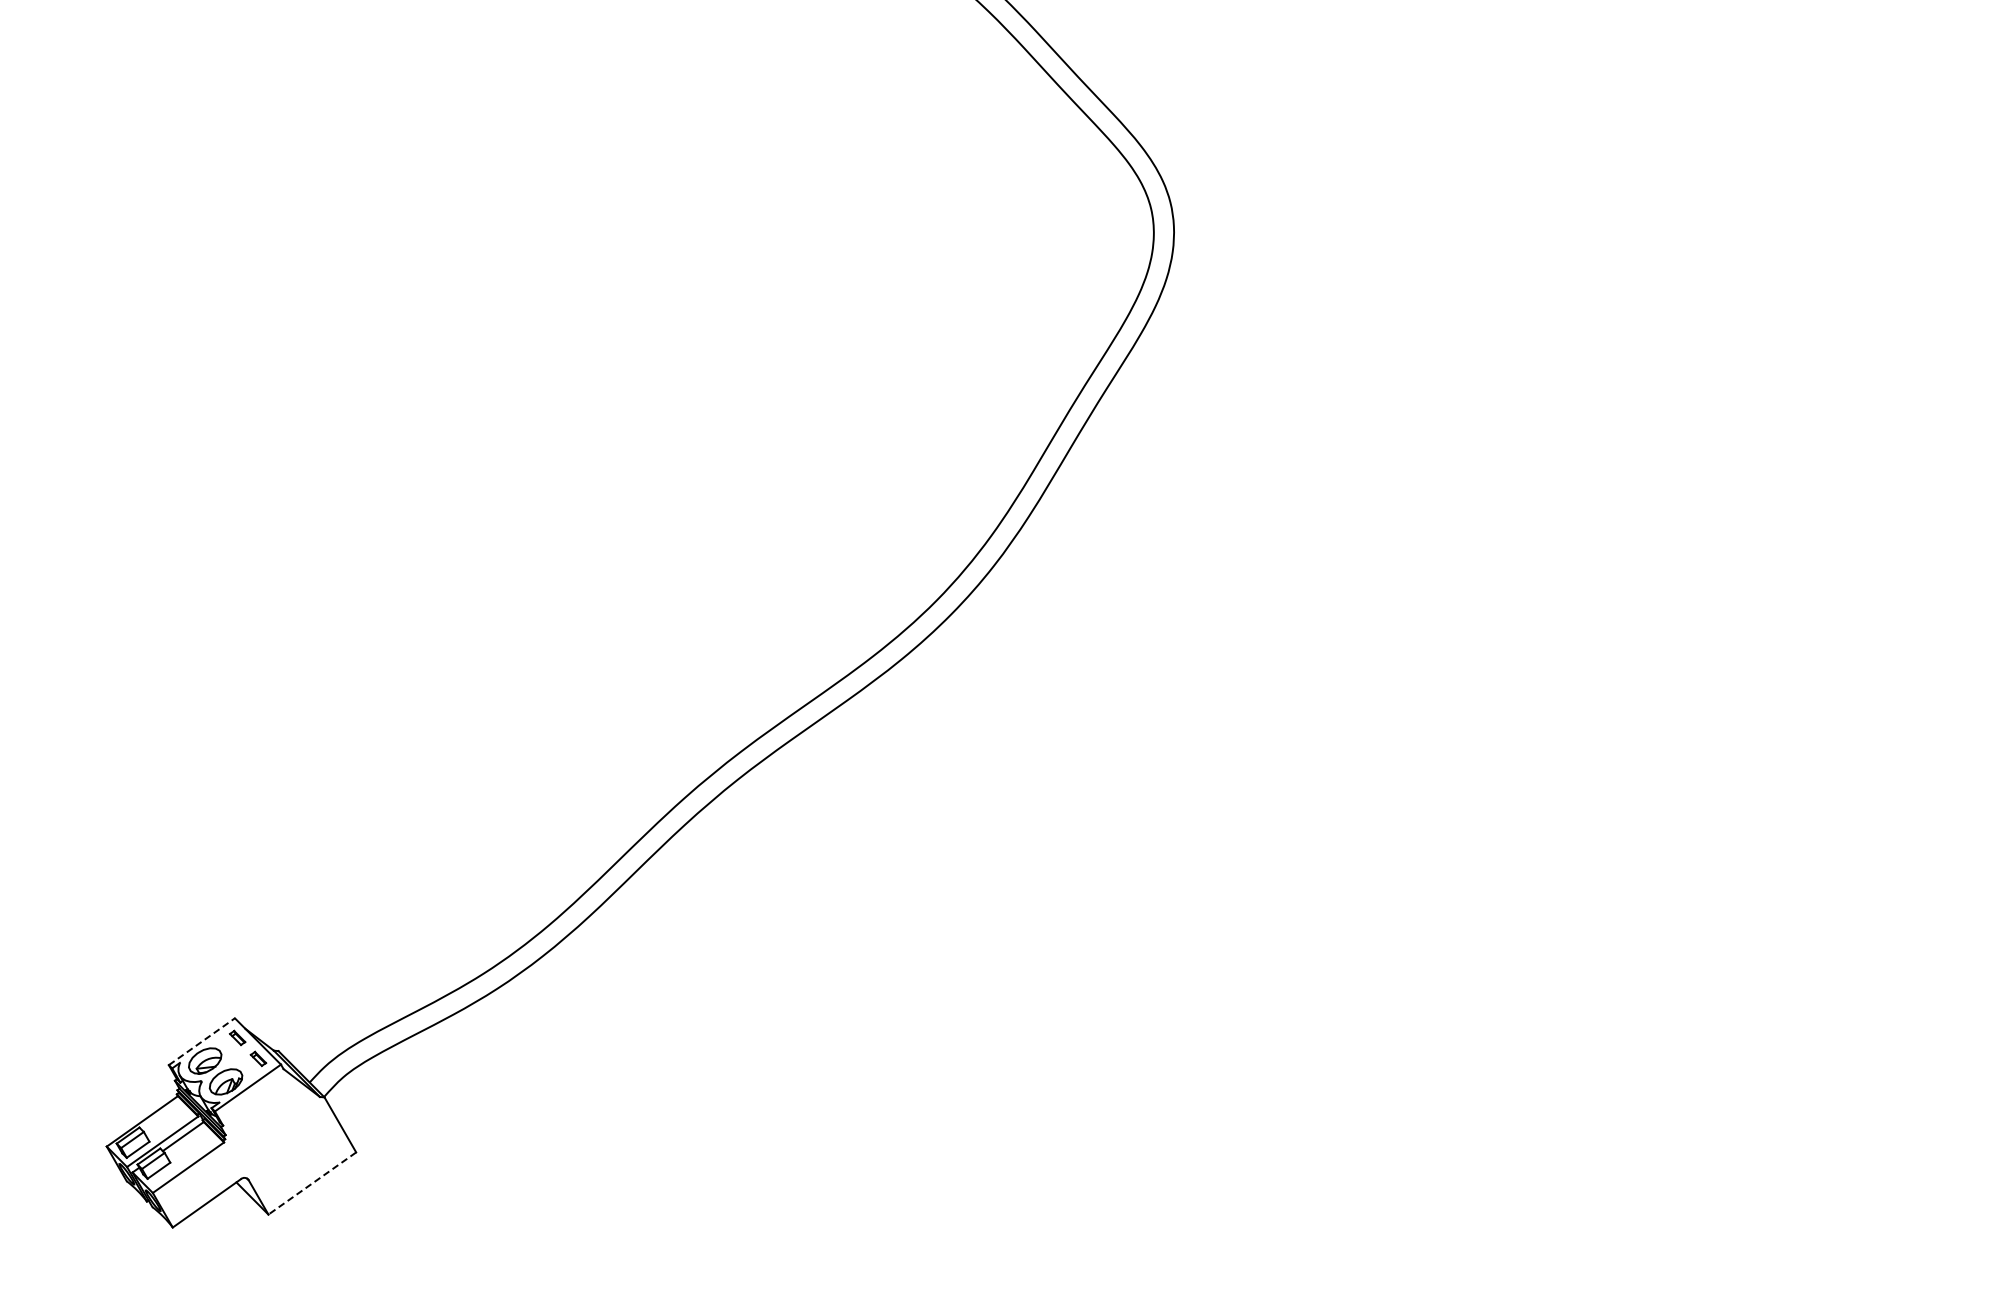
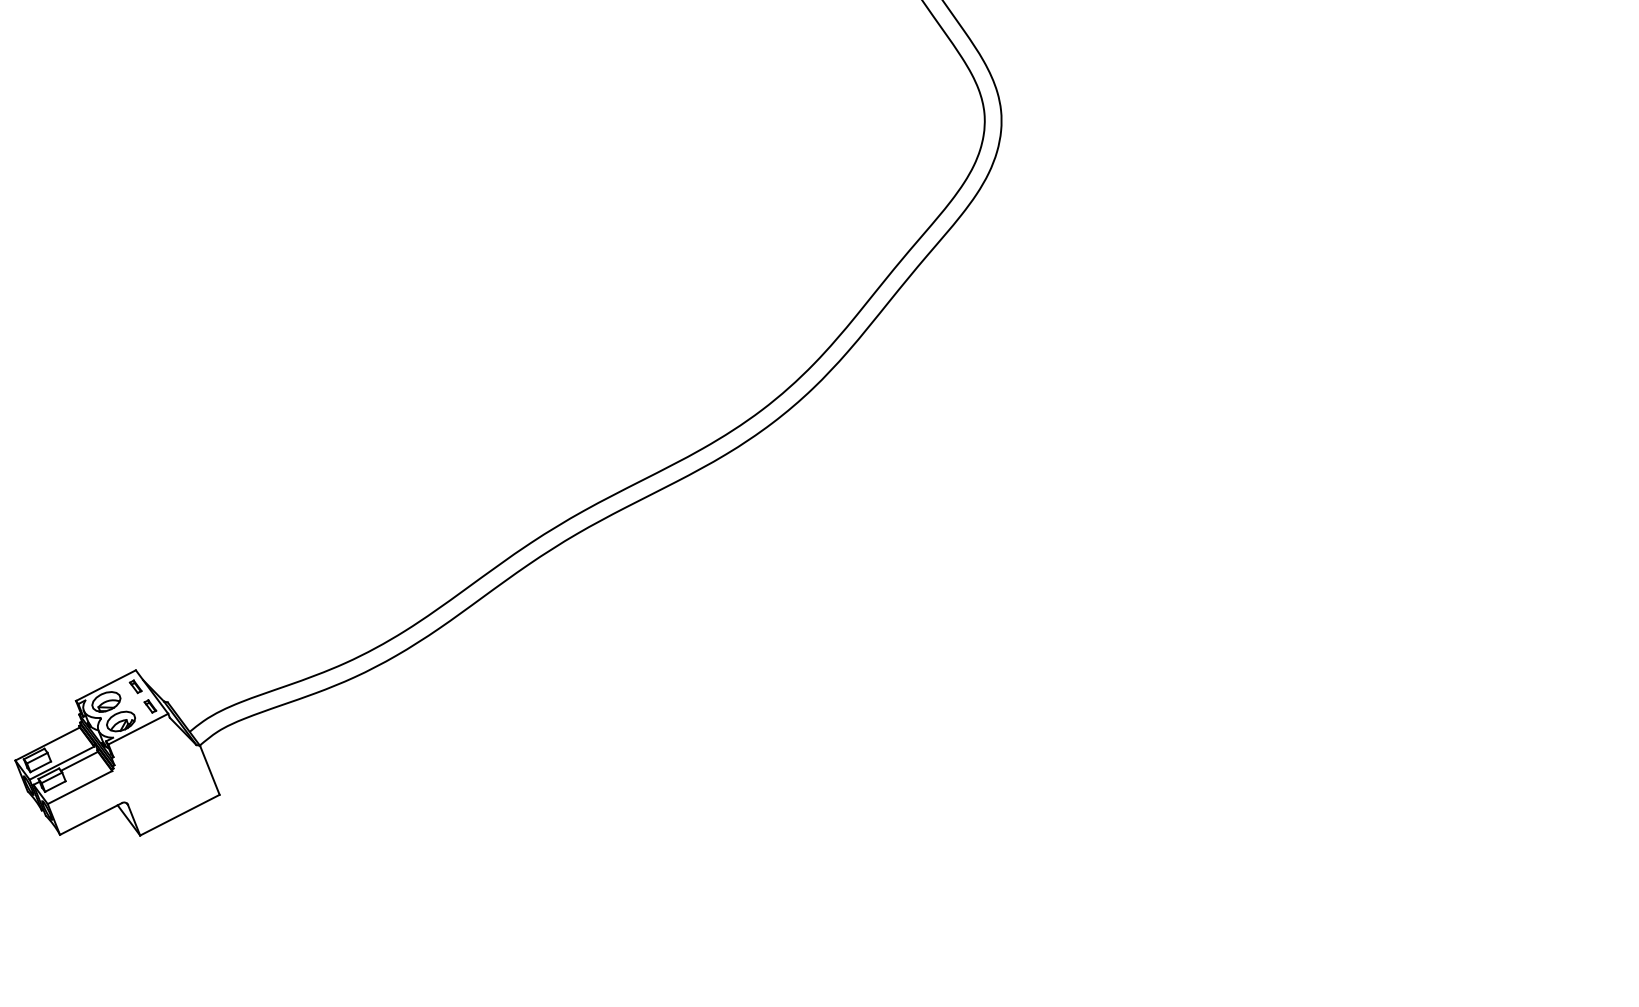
line: (202, 1041) -> (106, 685), dashed -> solid
line: (312, 1183) -> (180, 815), dashed -> solid

